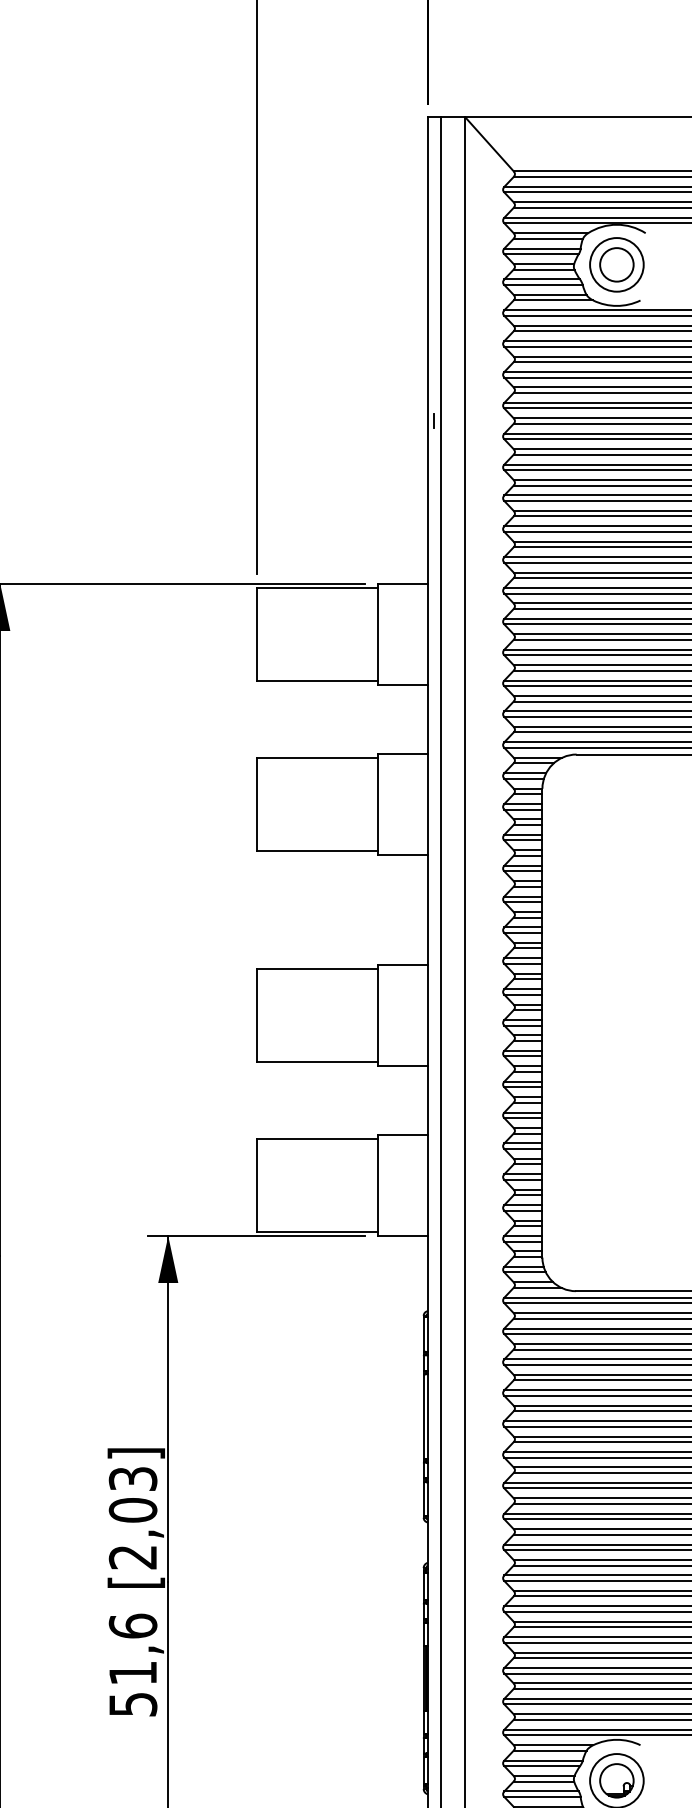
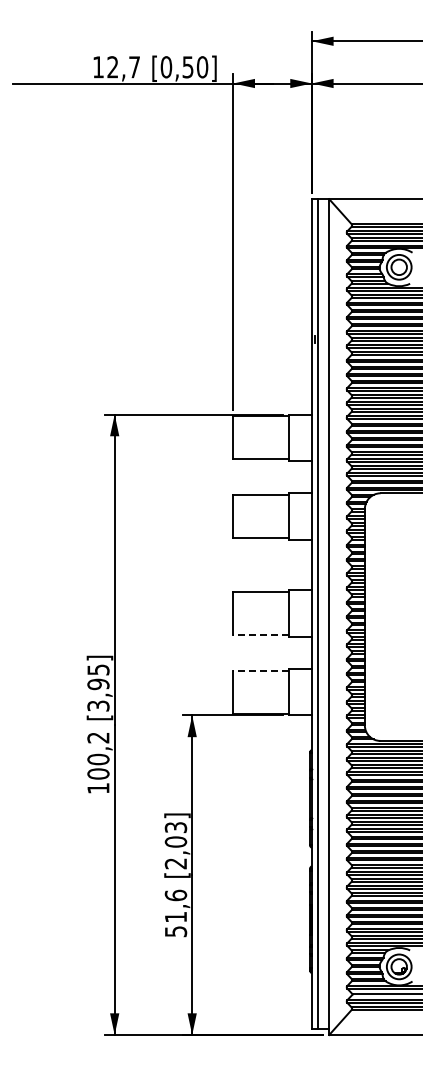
line: (318, 1062) -> (261, 635), solid -> dashed
line: (318, 1138) -> (261, 670), solid -> dashed

